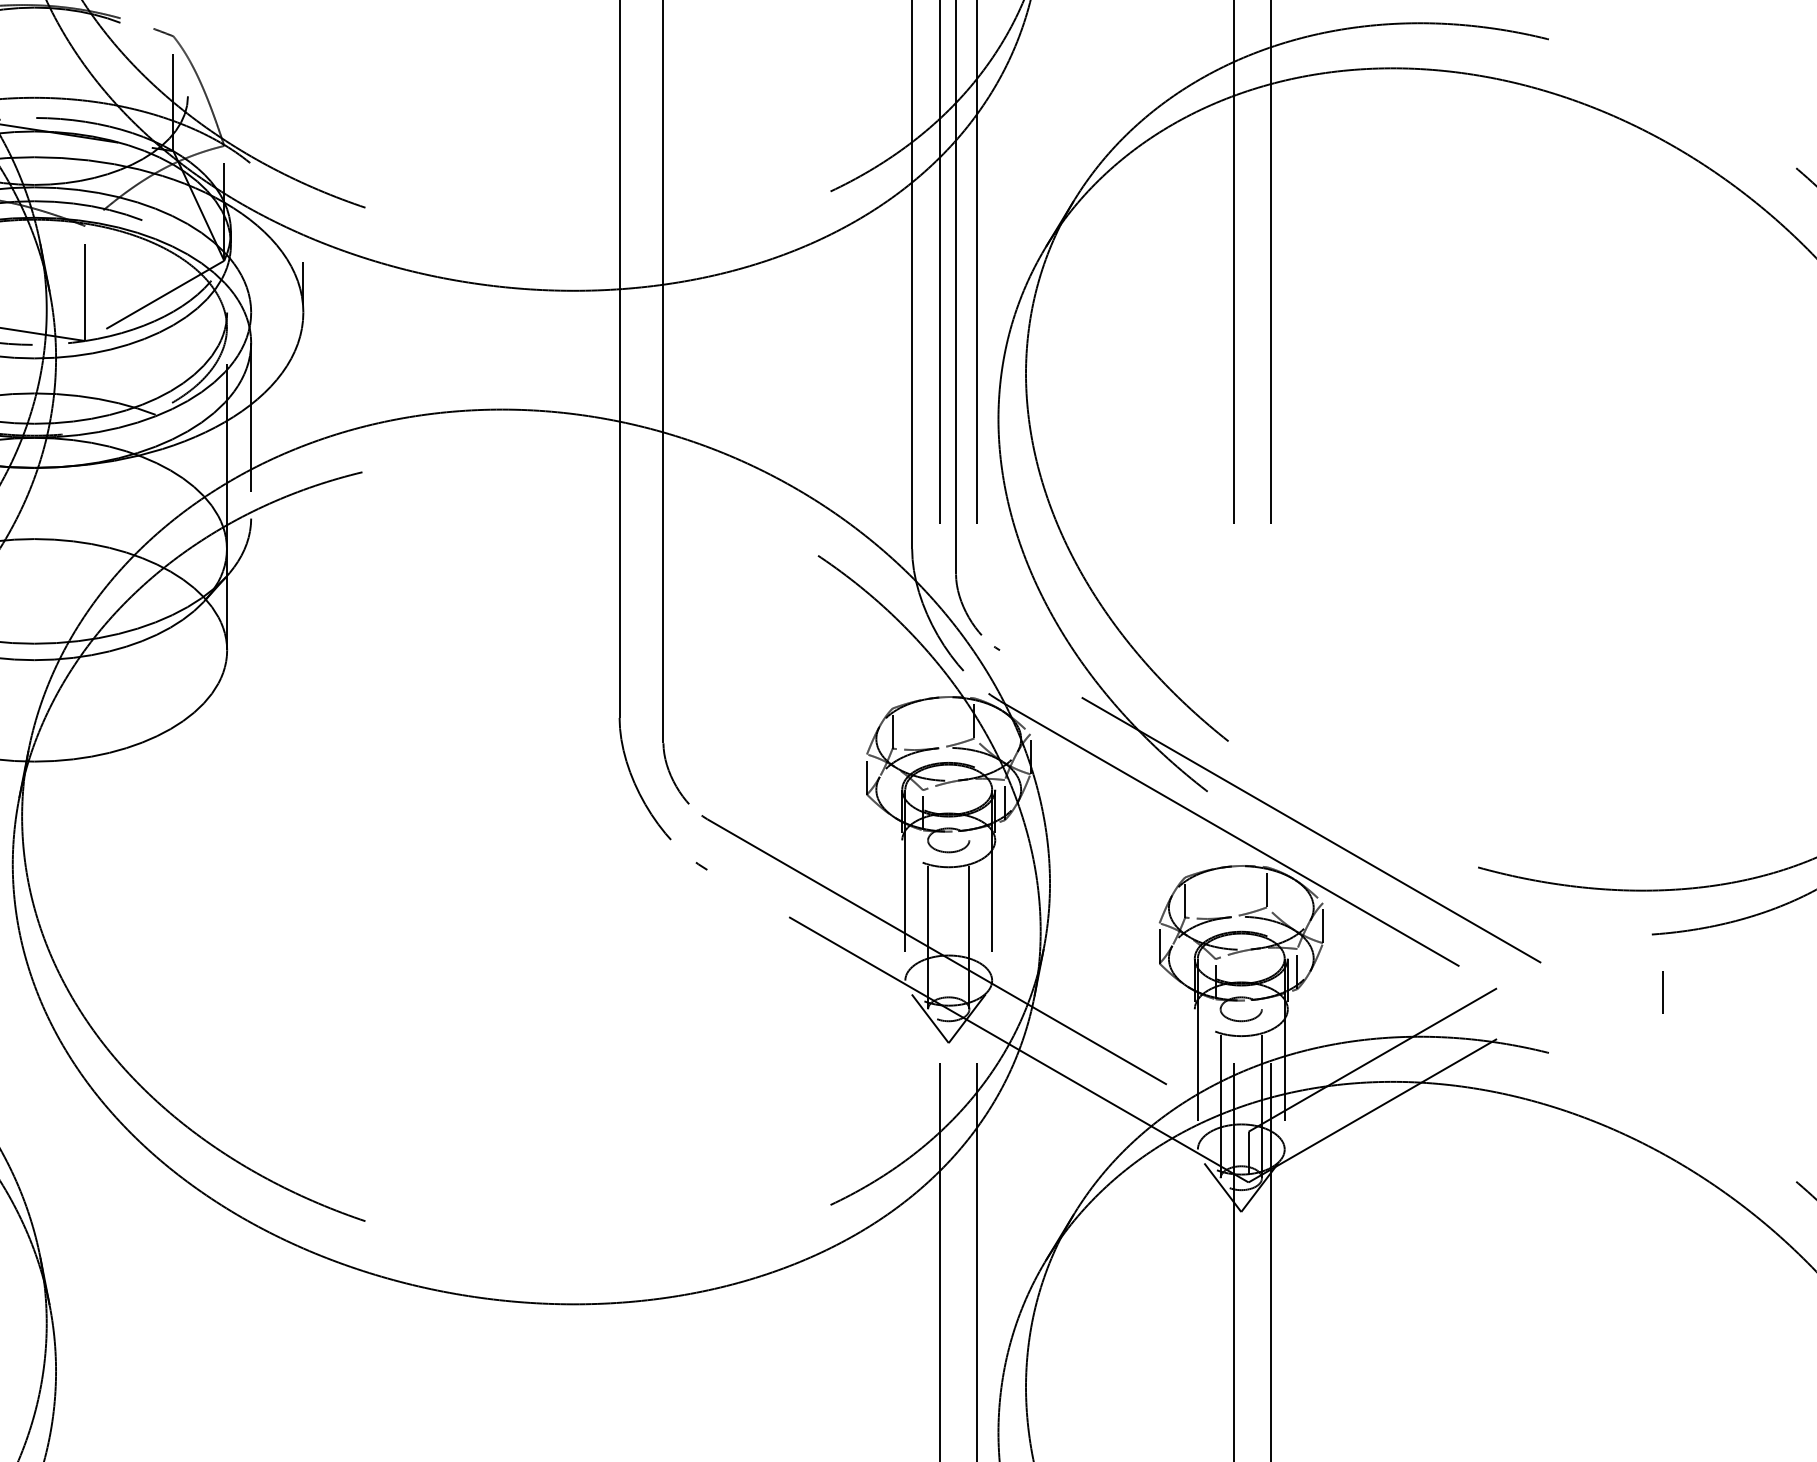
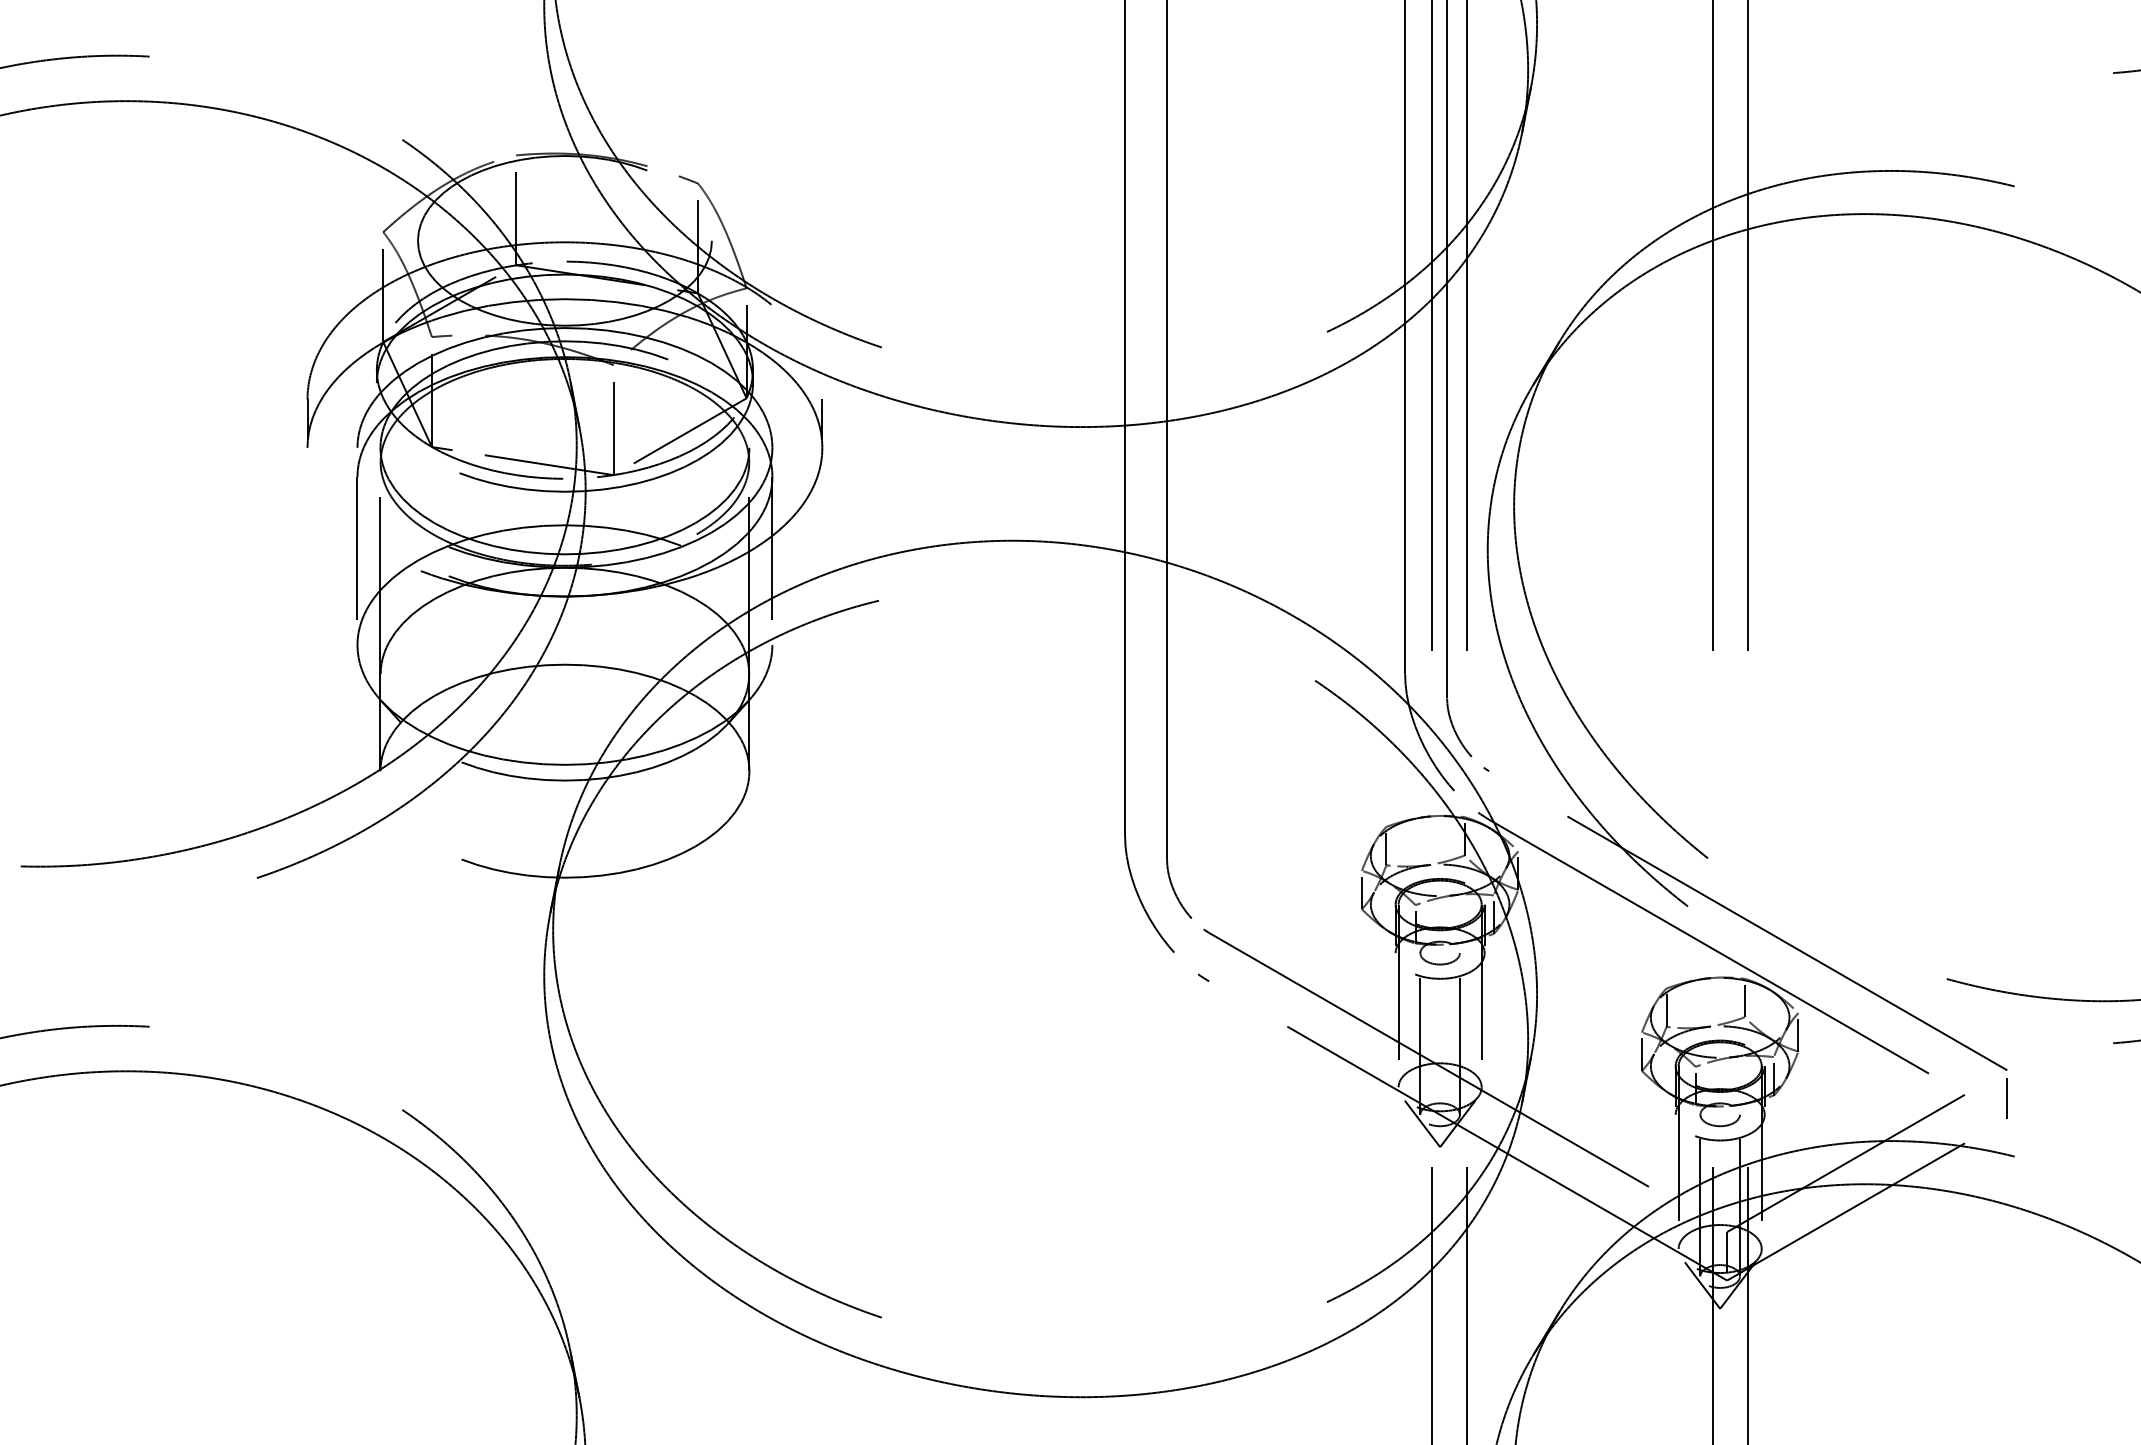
line: (1662, 992) -> (2006, 1098), moved

